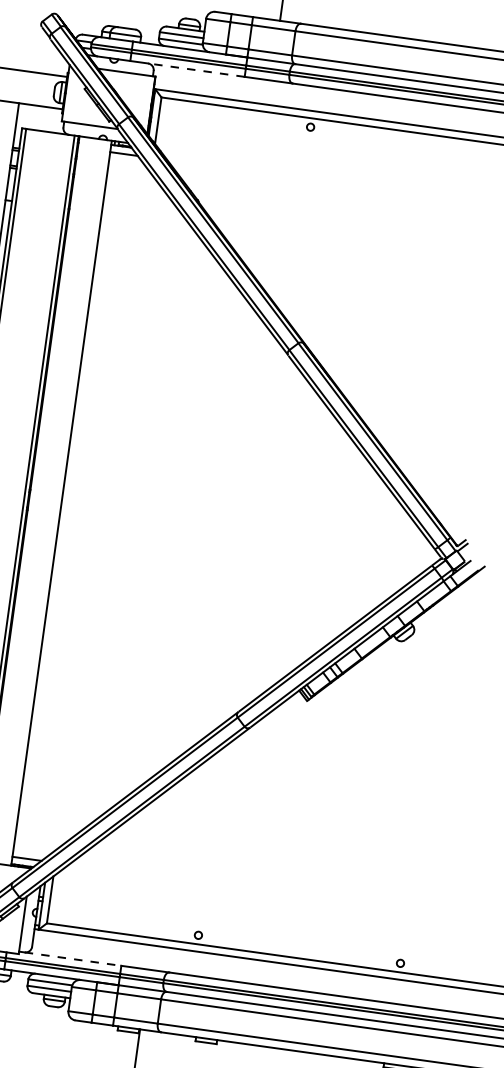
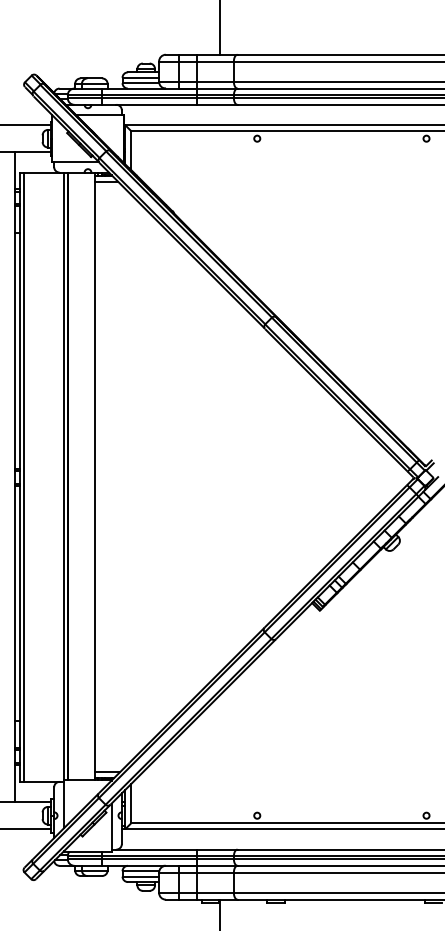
line: (195, 69) -> (156, 104), dashed -> solid
line: (73, 959) -> (157, 849), dashed -> solid

